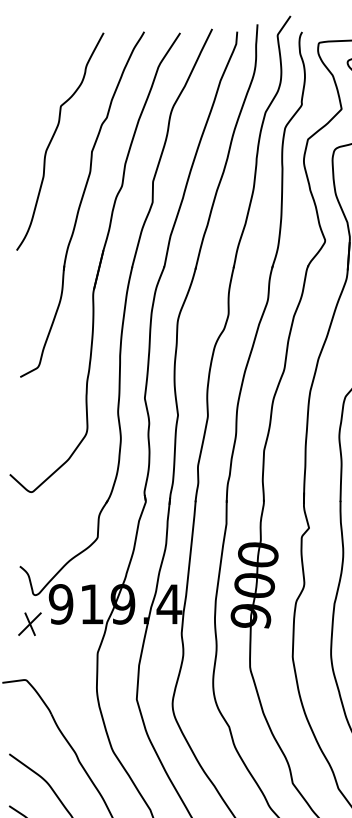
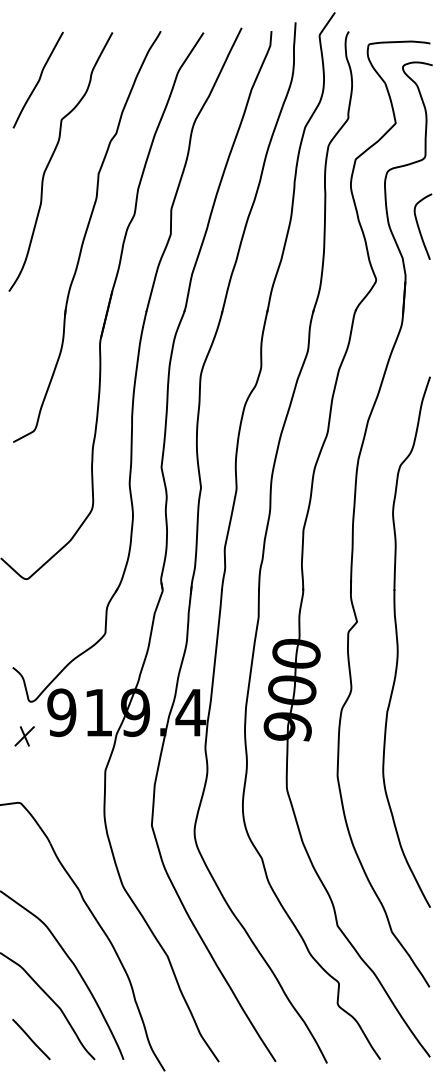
curve: (41, 72) -> (38, 79), added
part: (29, 624) -> (24, 736), size x0.71

